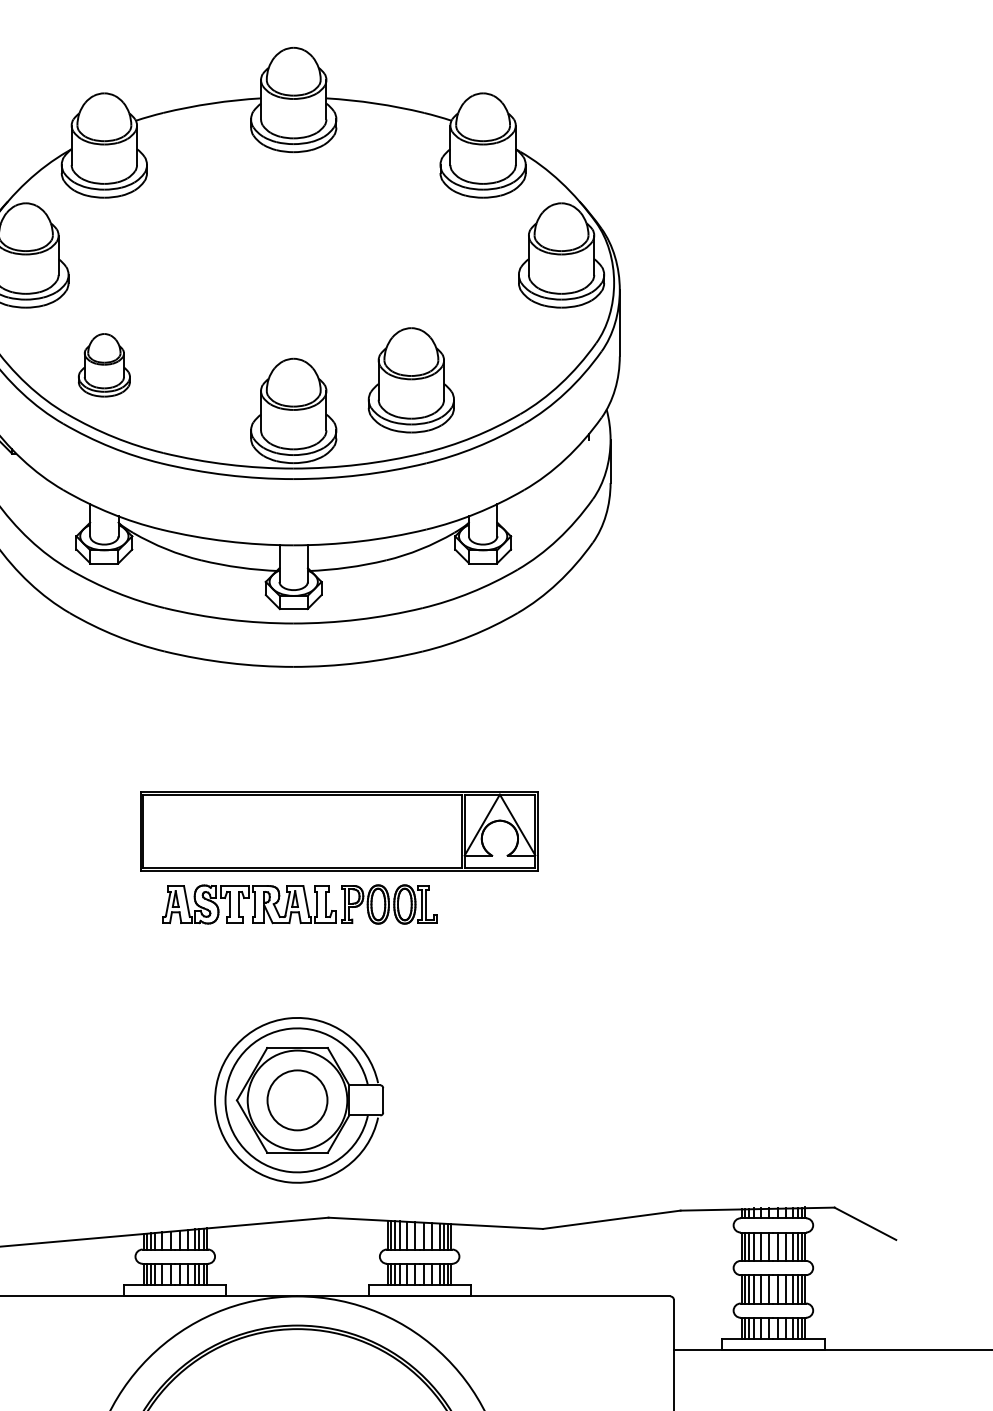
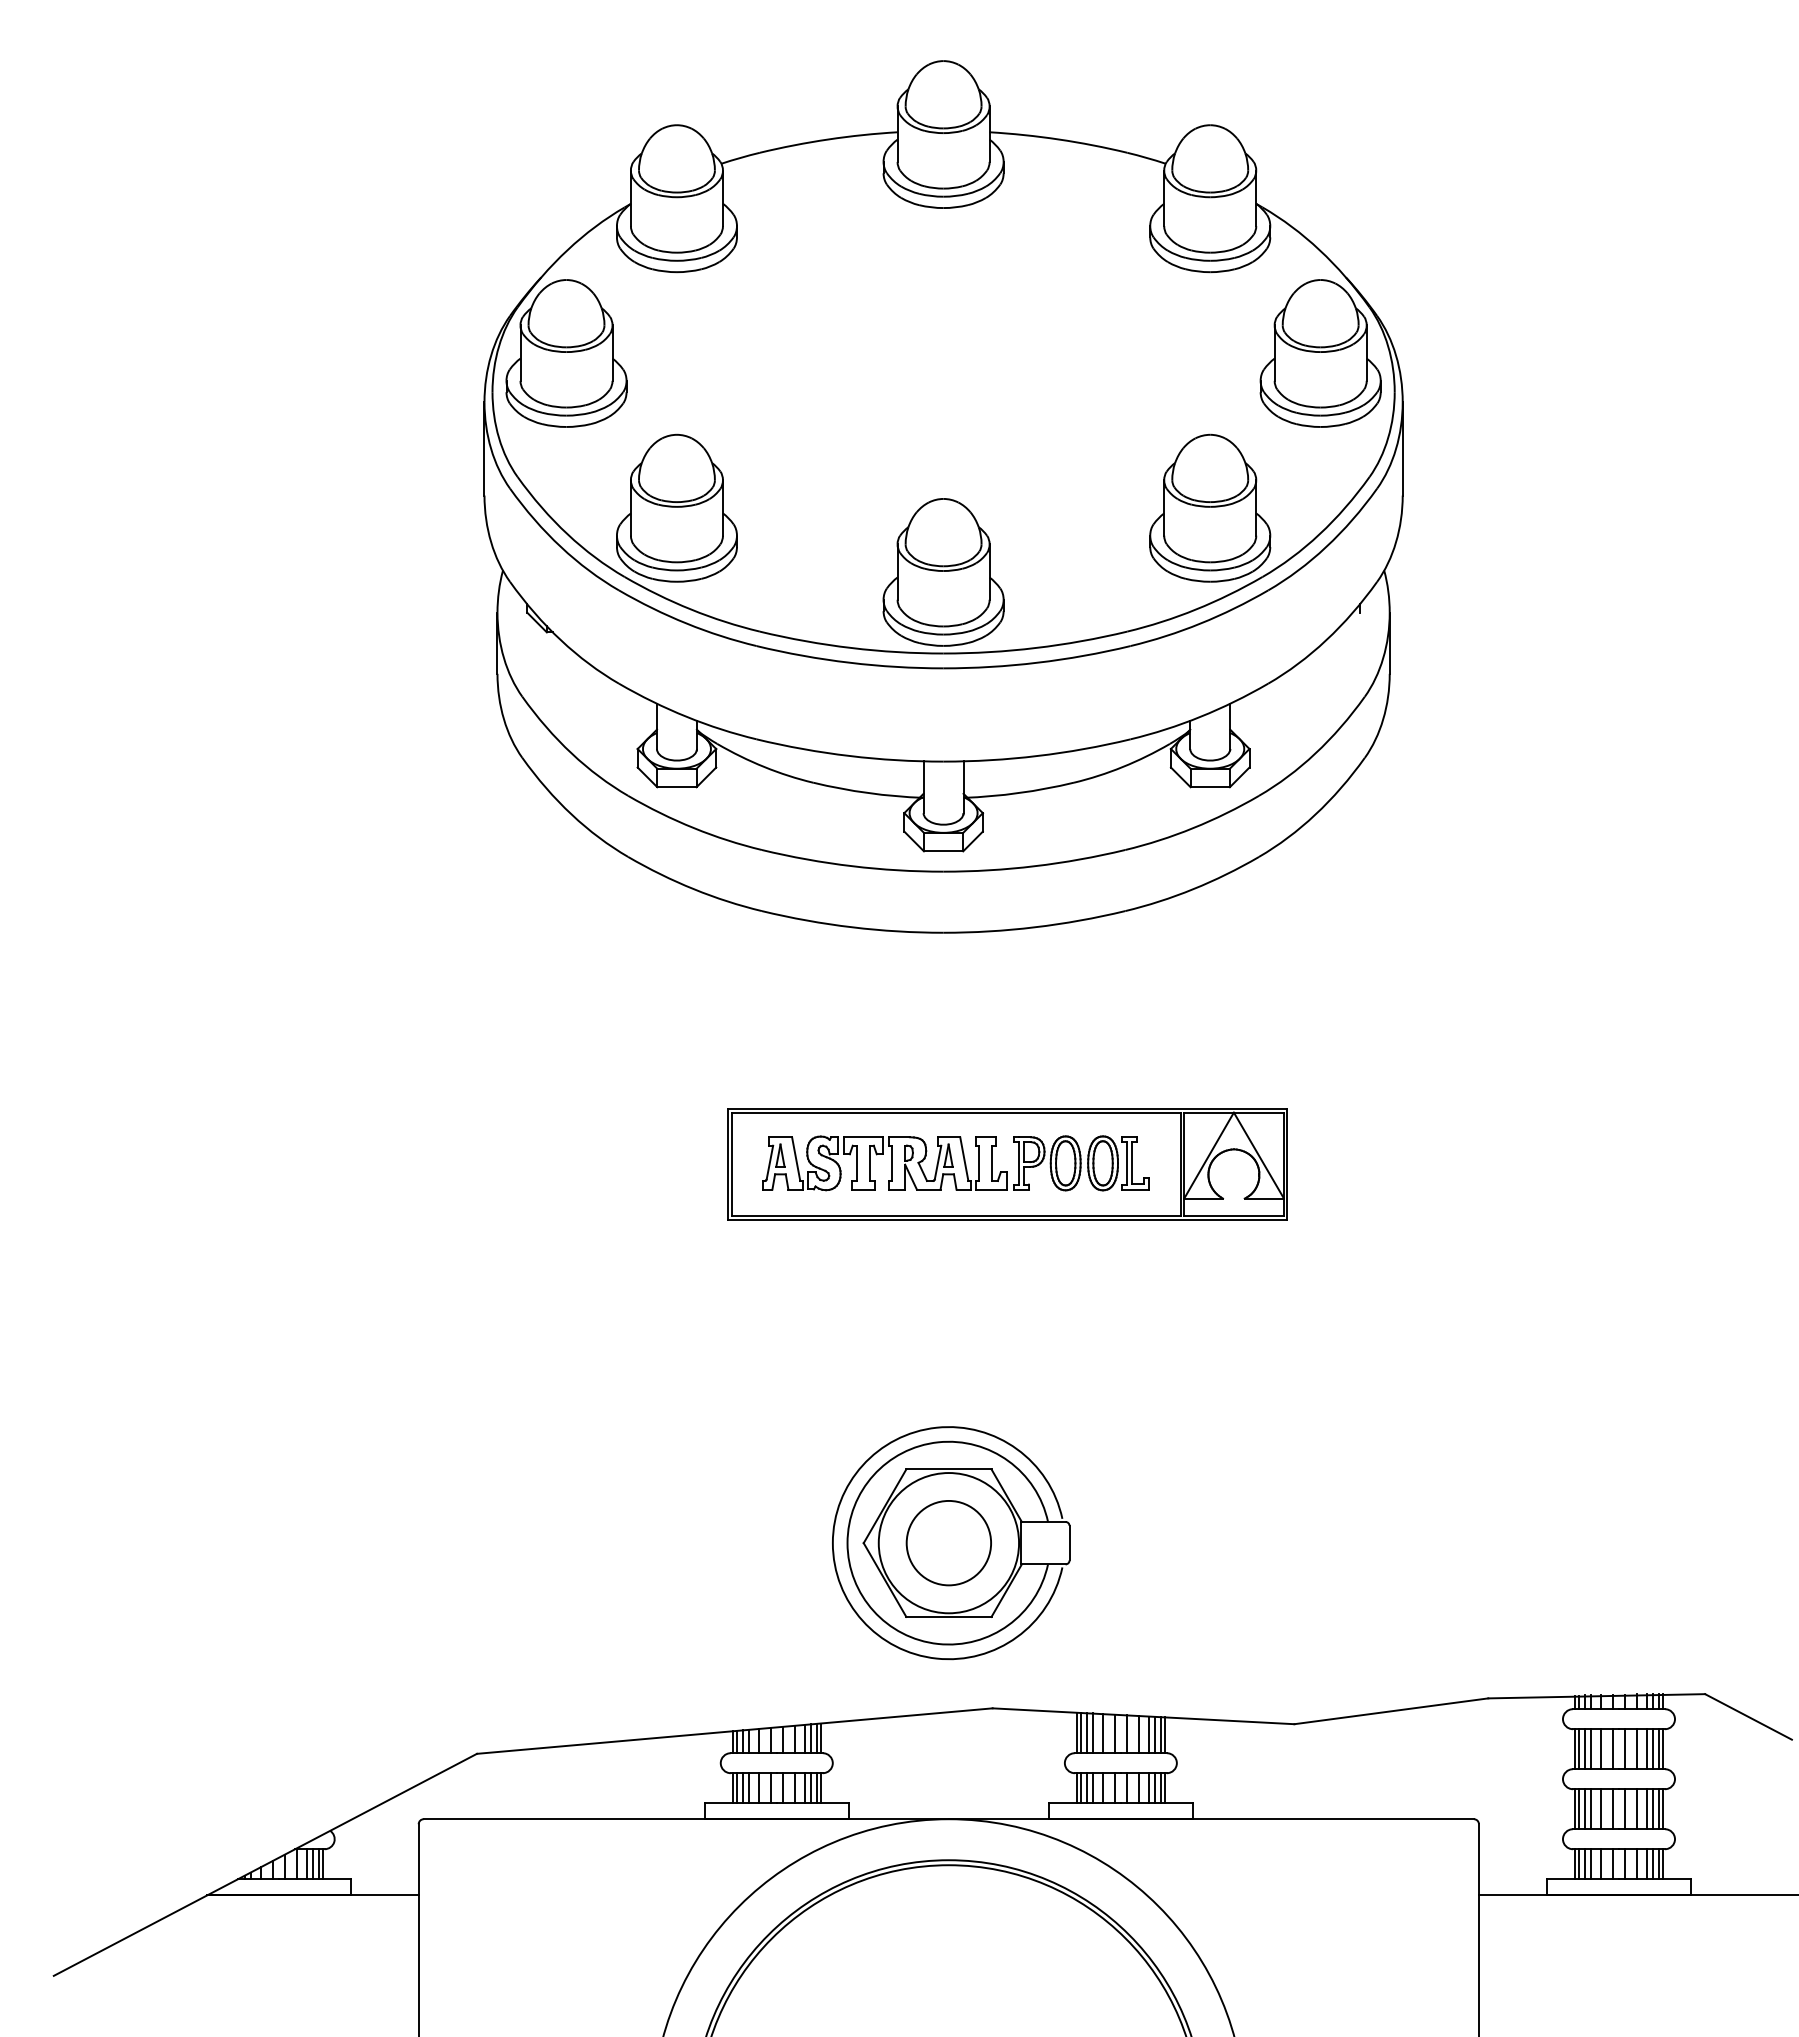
part: (104, 364) -> (676, 507), size x1.67
part: (411, 379) -> (1210, 507), moved
part: (300, 904) -> (955, 1163), moved

